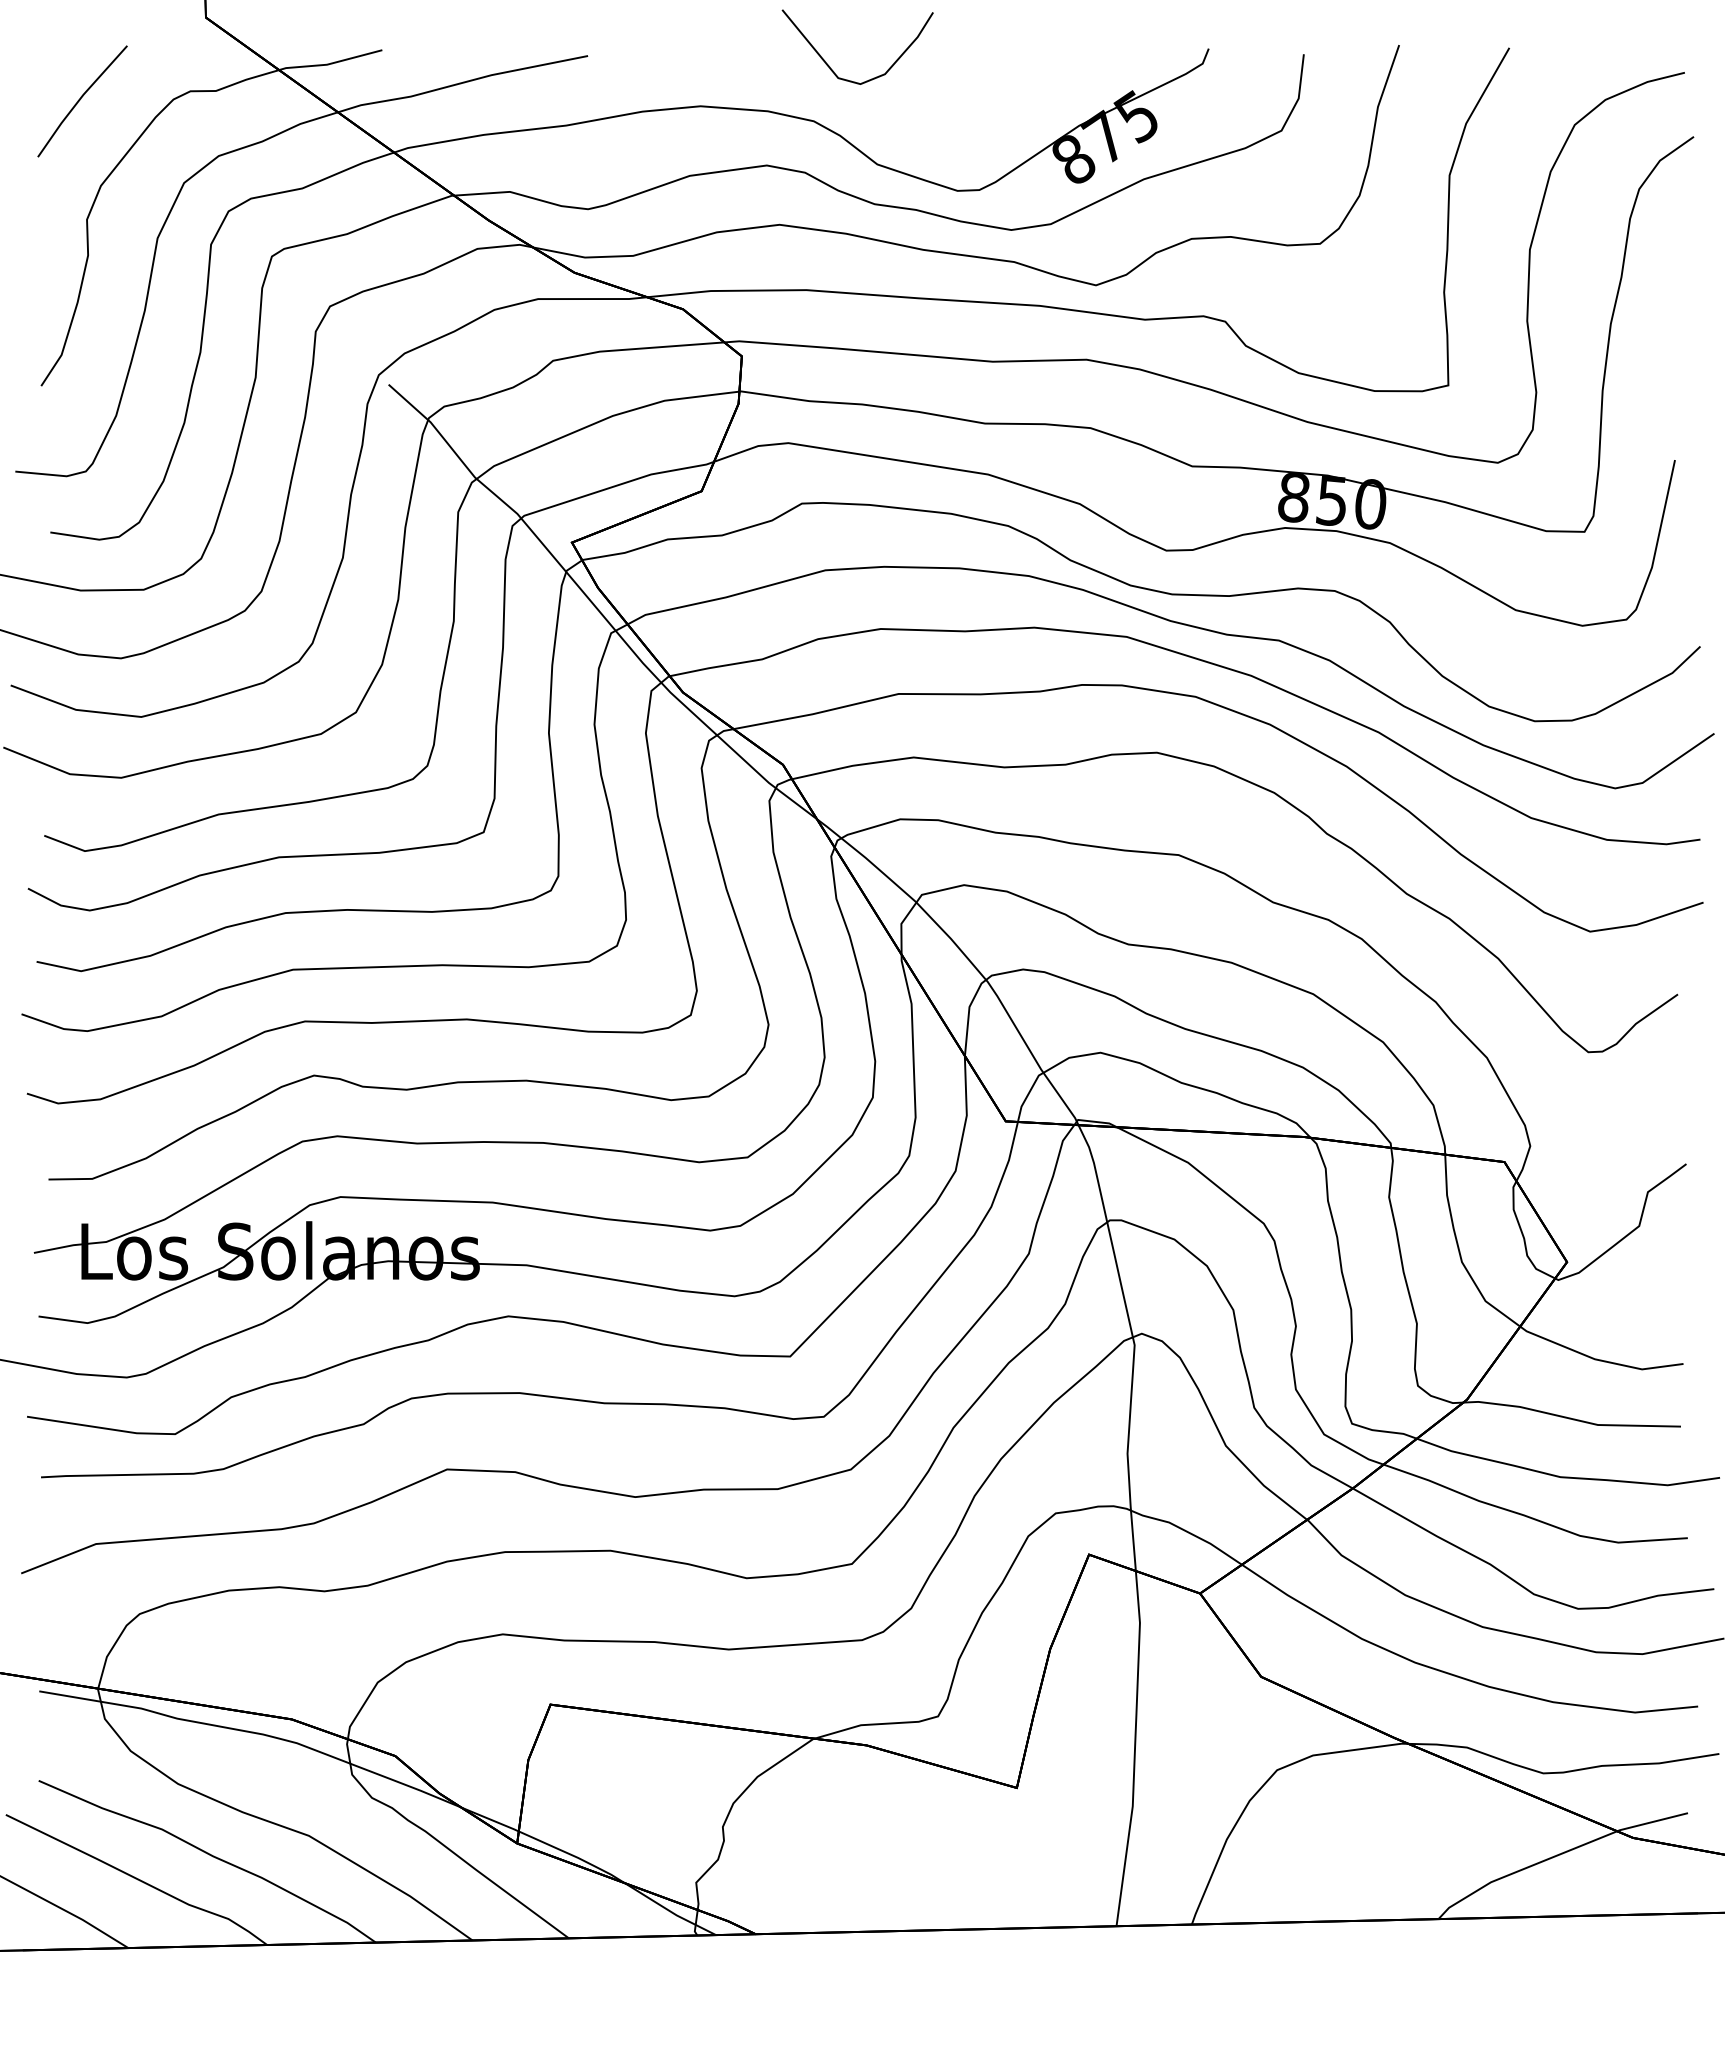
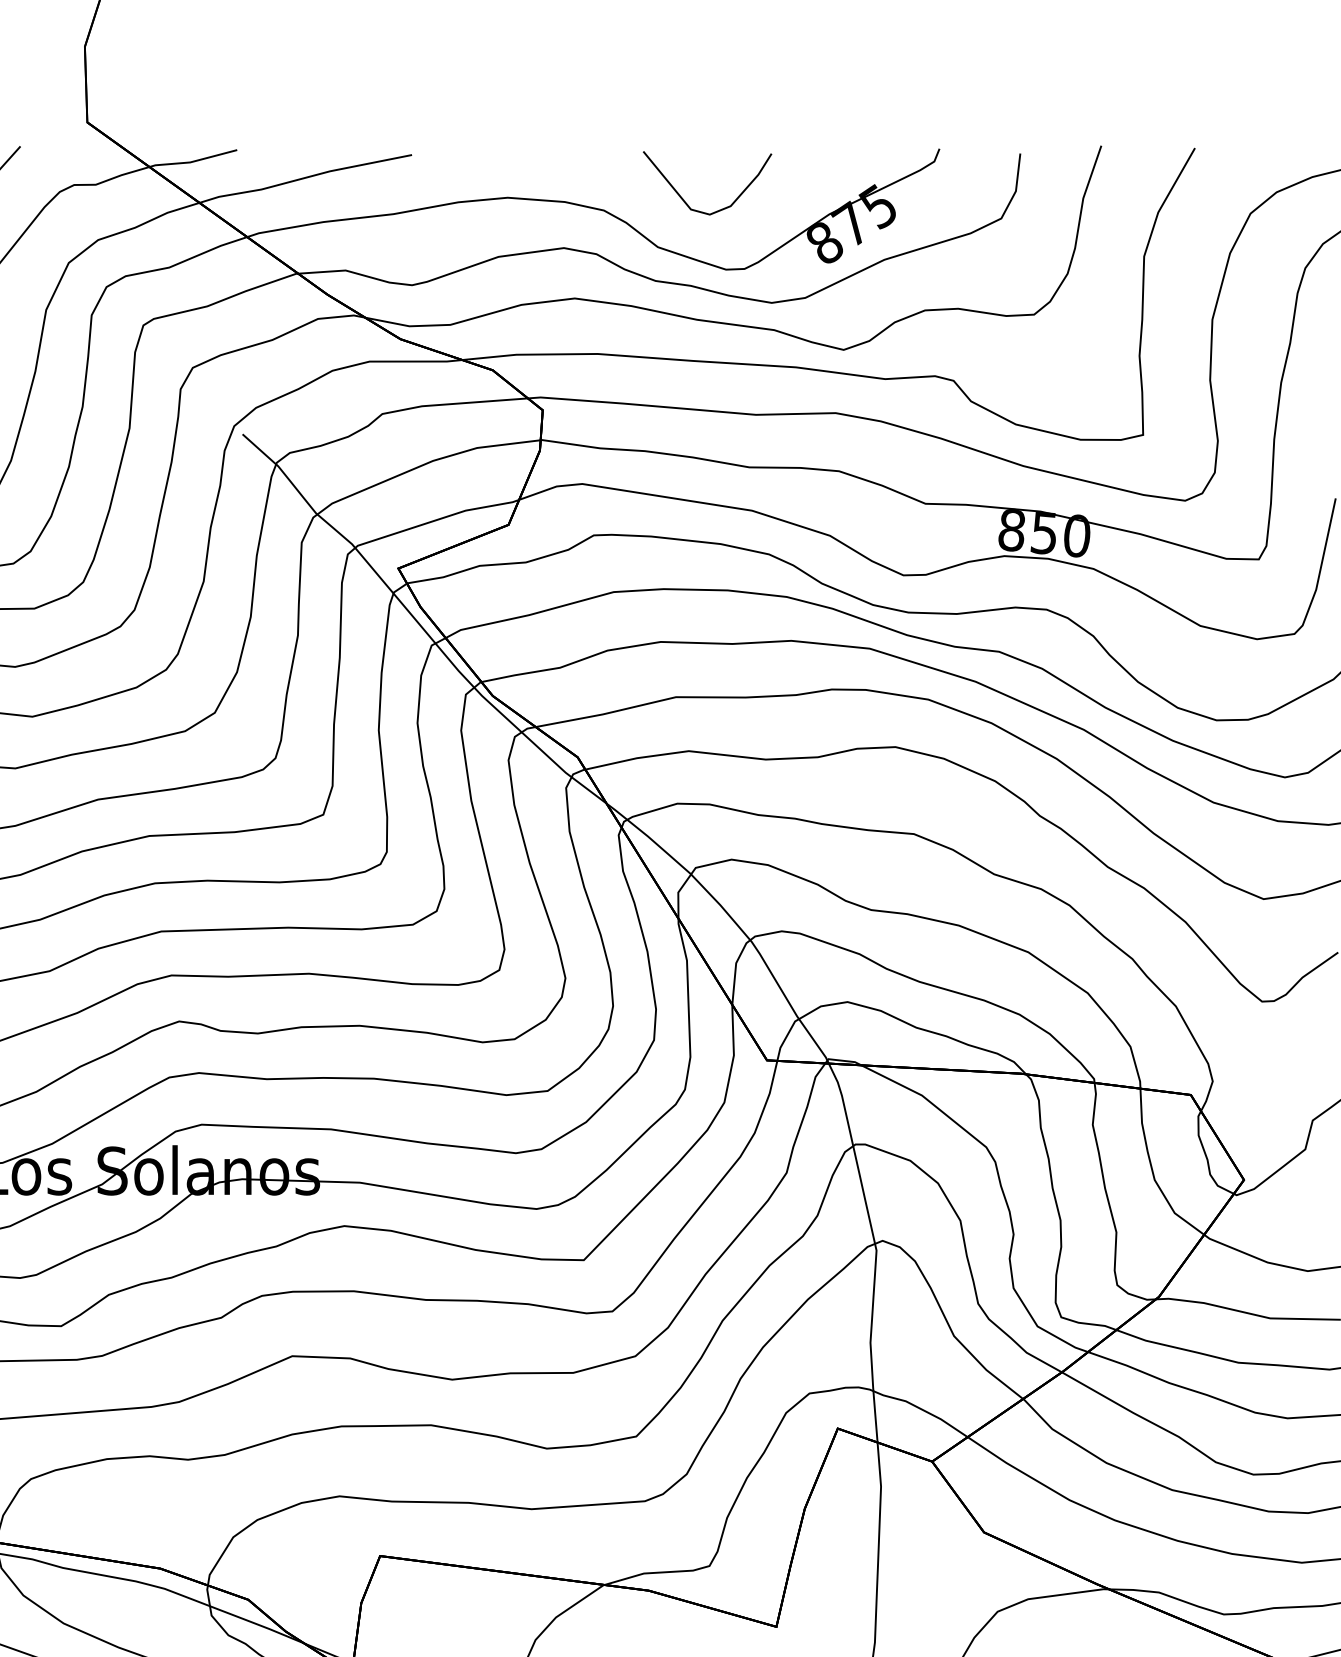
curve: (829, 65) -> (683, 198), moved

